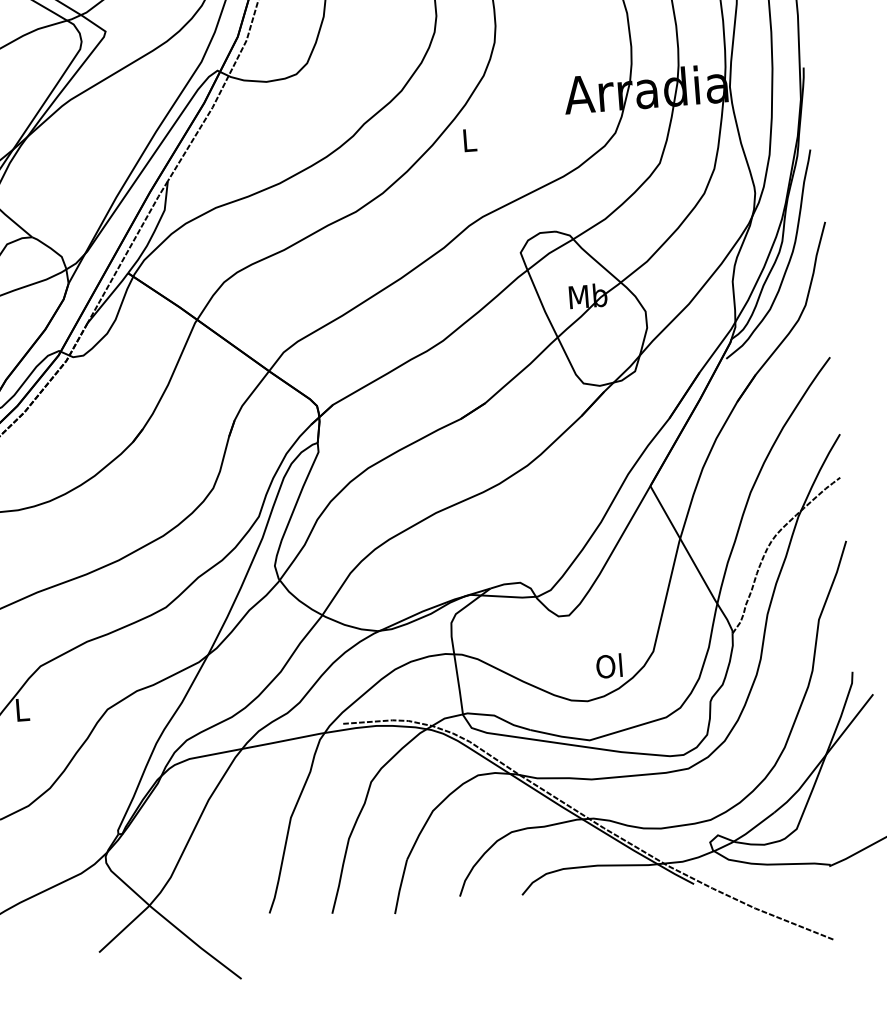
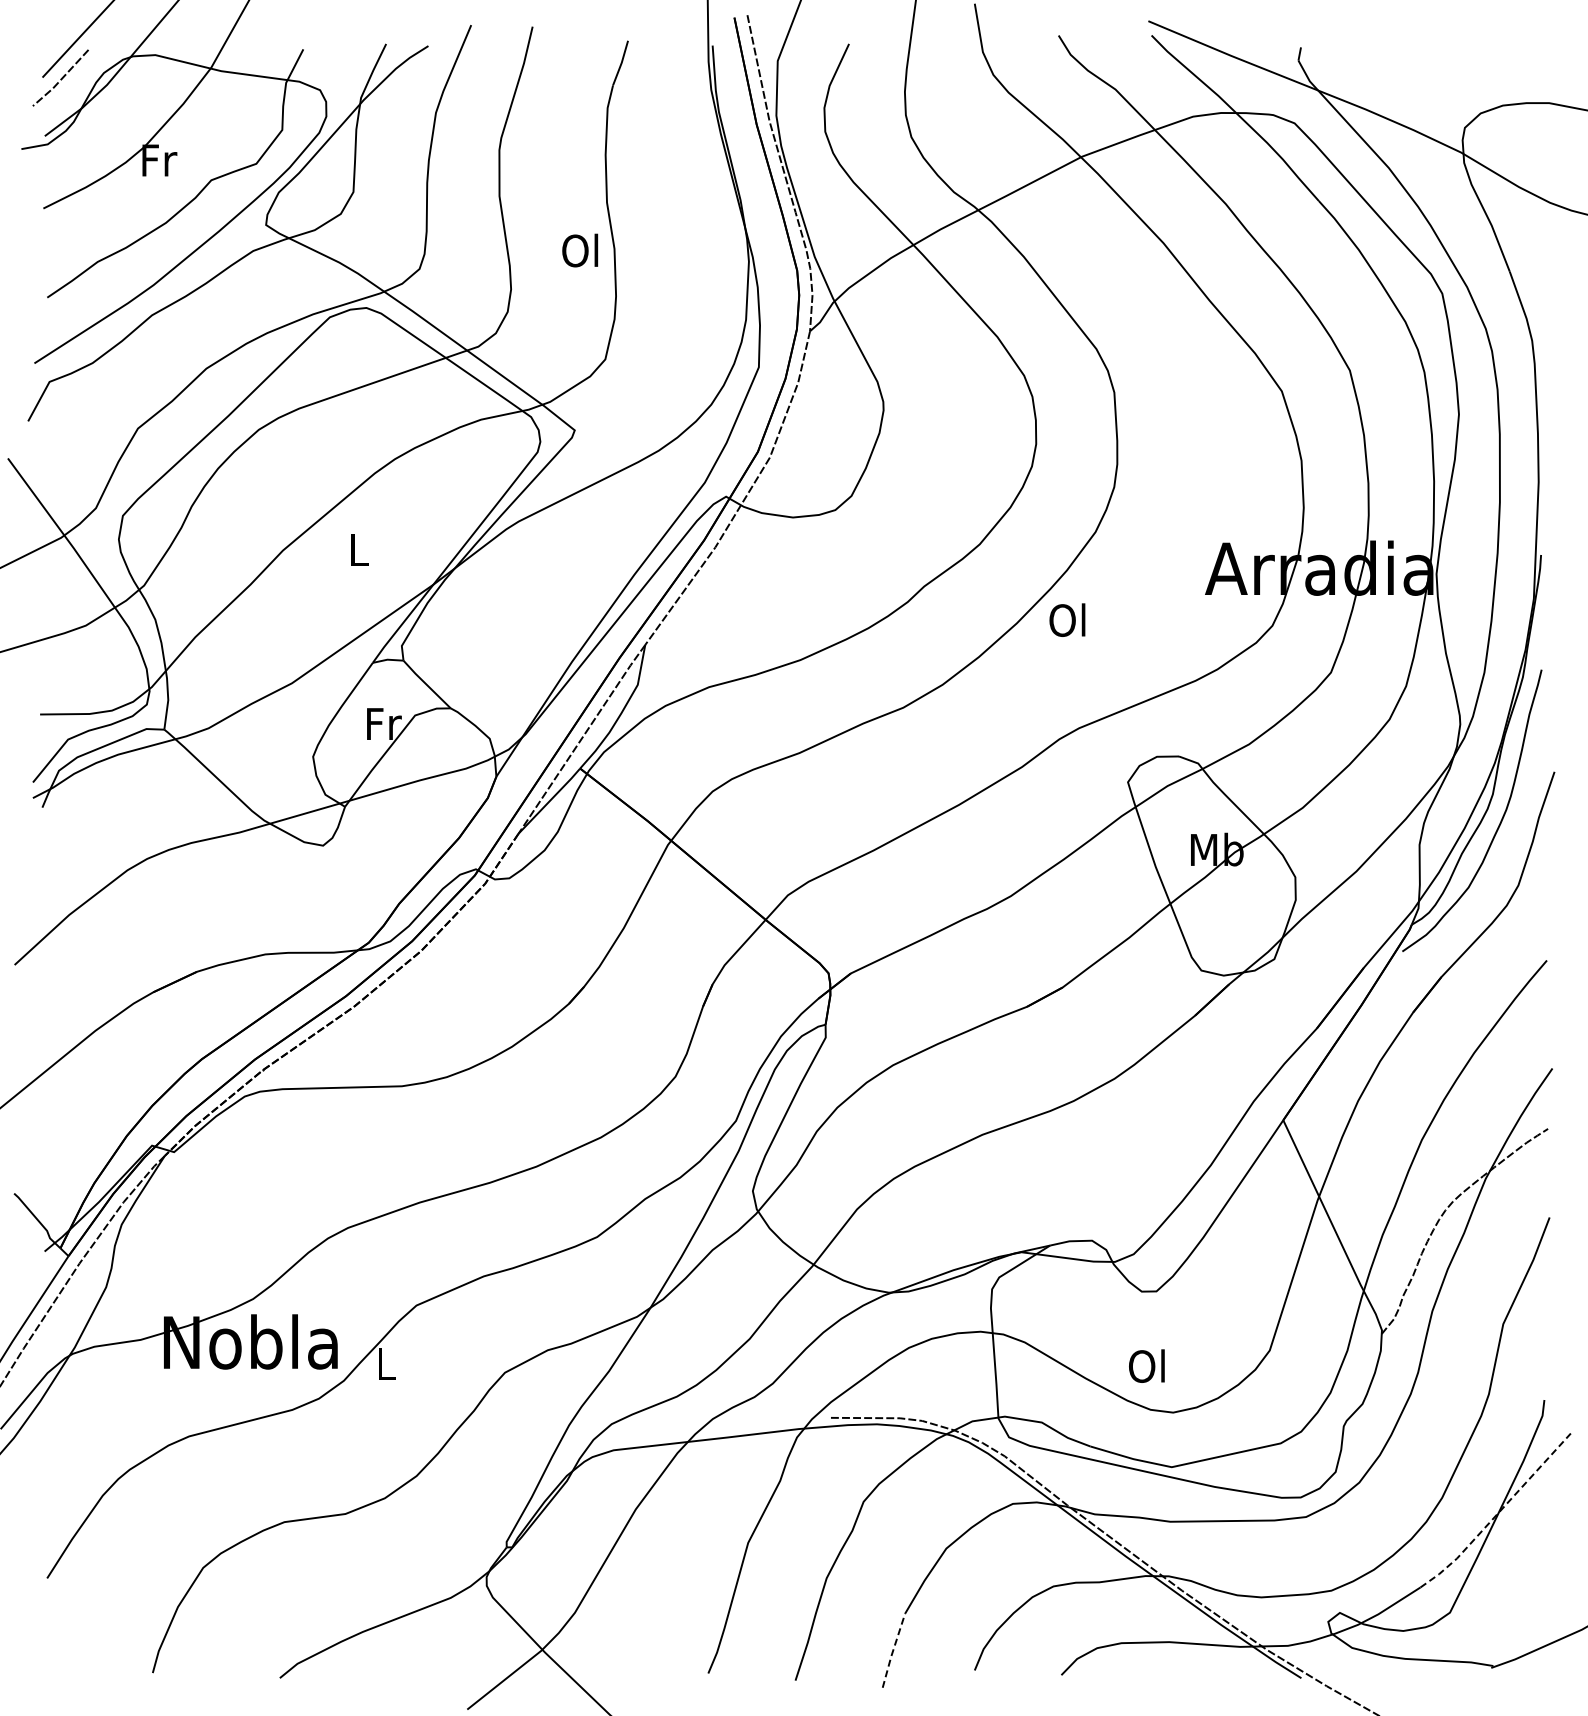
text: (468, 139) -> (1067, 619), L -> Ol
text: (608, 665) -> (1146, 1365), moved
line: (825, 755) -> (1497, 1513), solid -> dashed
line: (400, 886) -> (893, 1650), solid -> dashed

